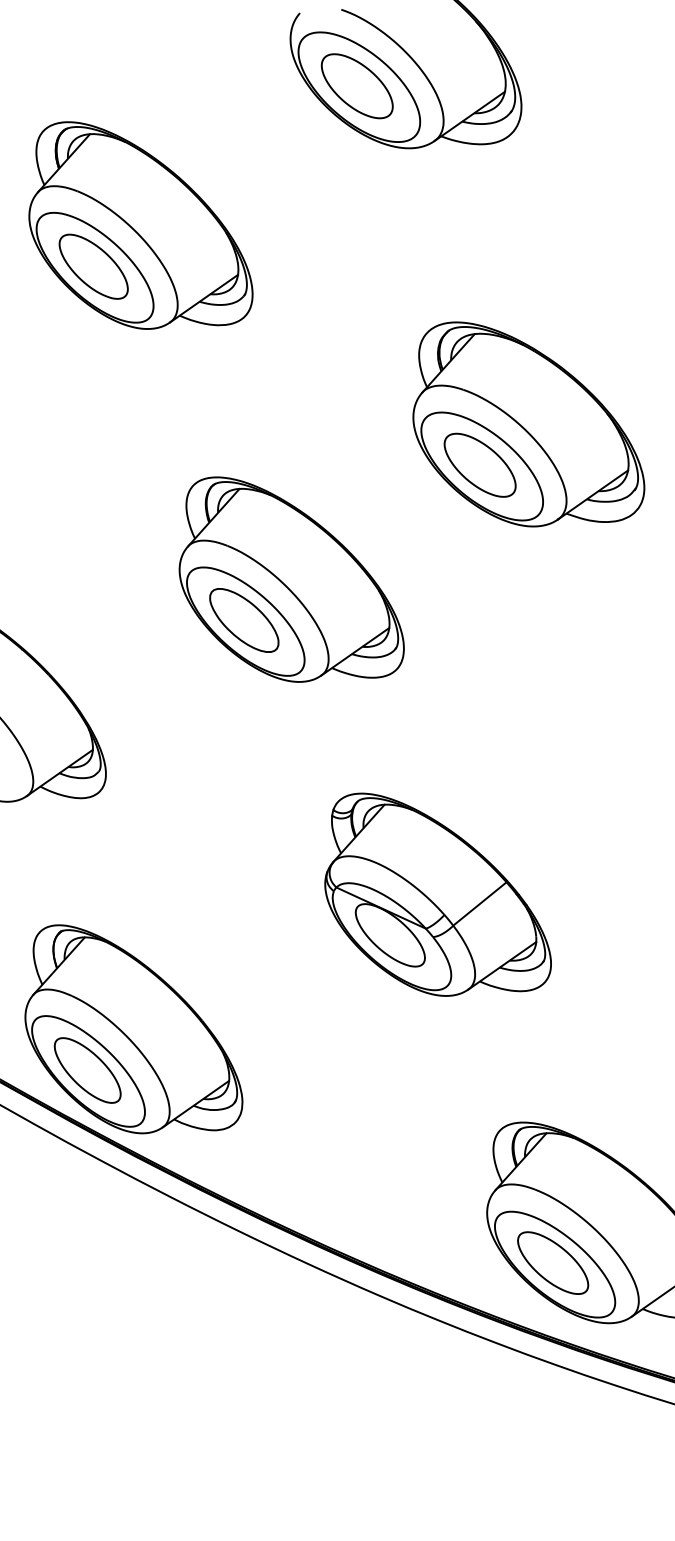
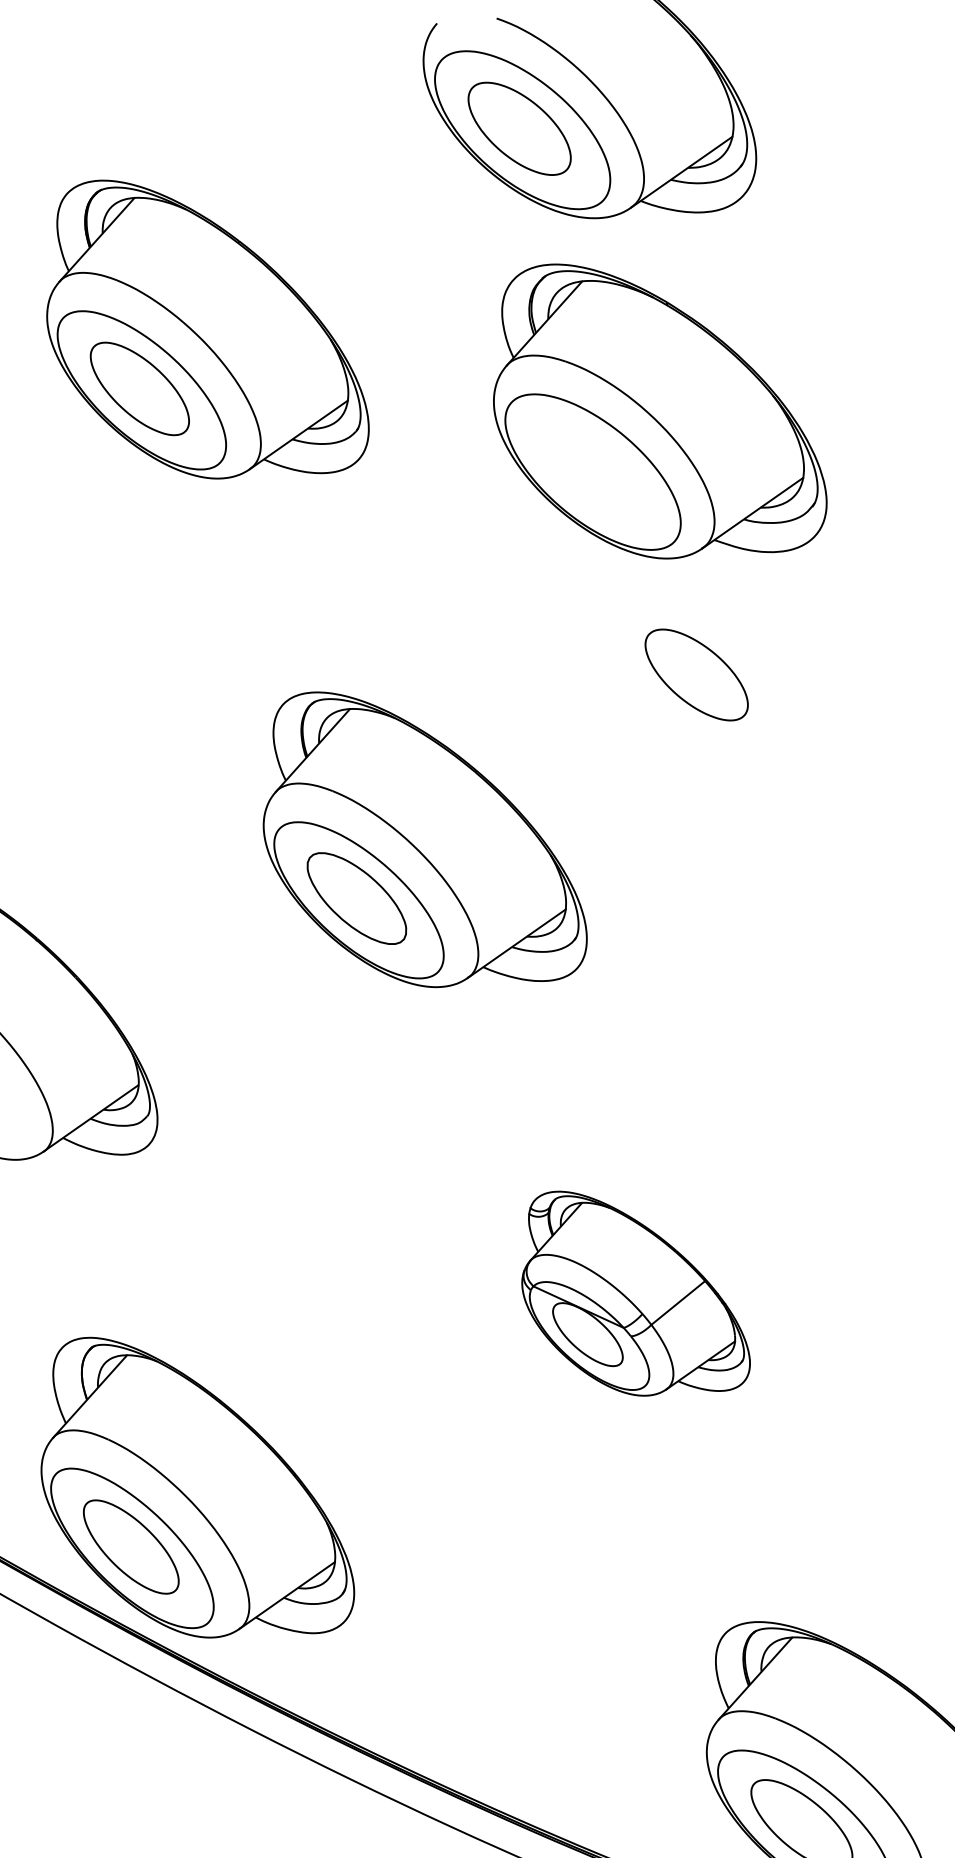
part: (528, 424) -> (659, 411), moved
part: (437, 894) -> (635, 1293), size x0.7

